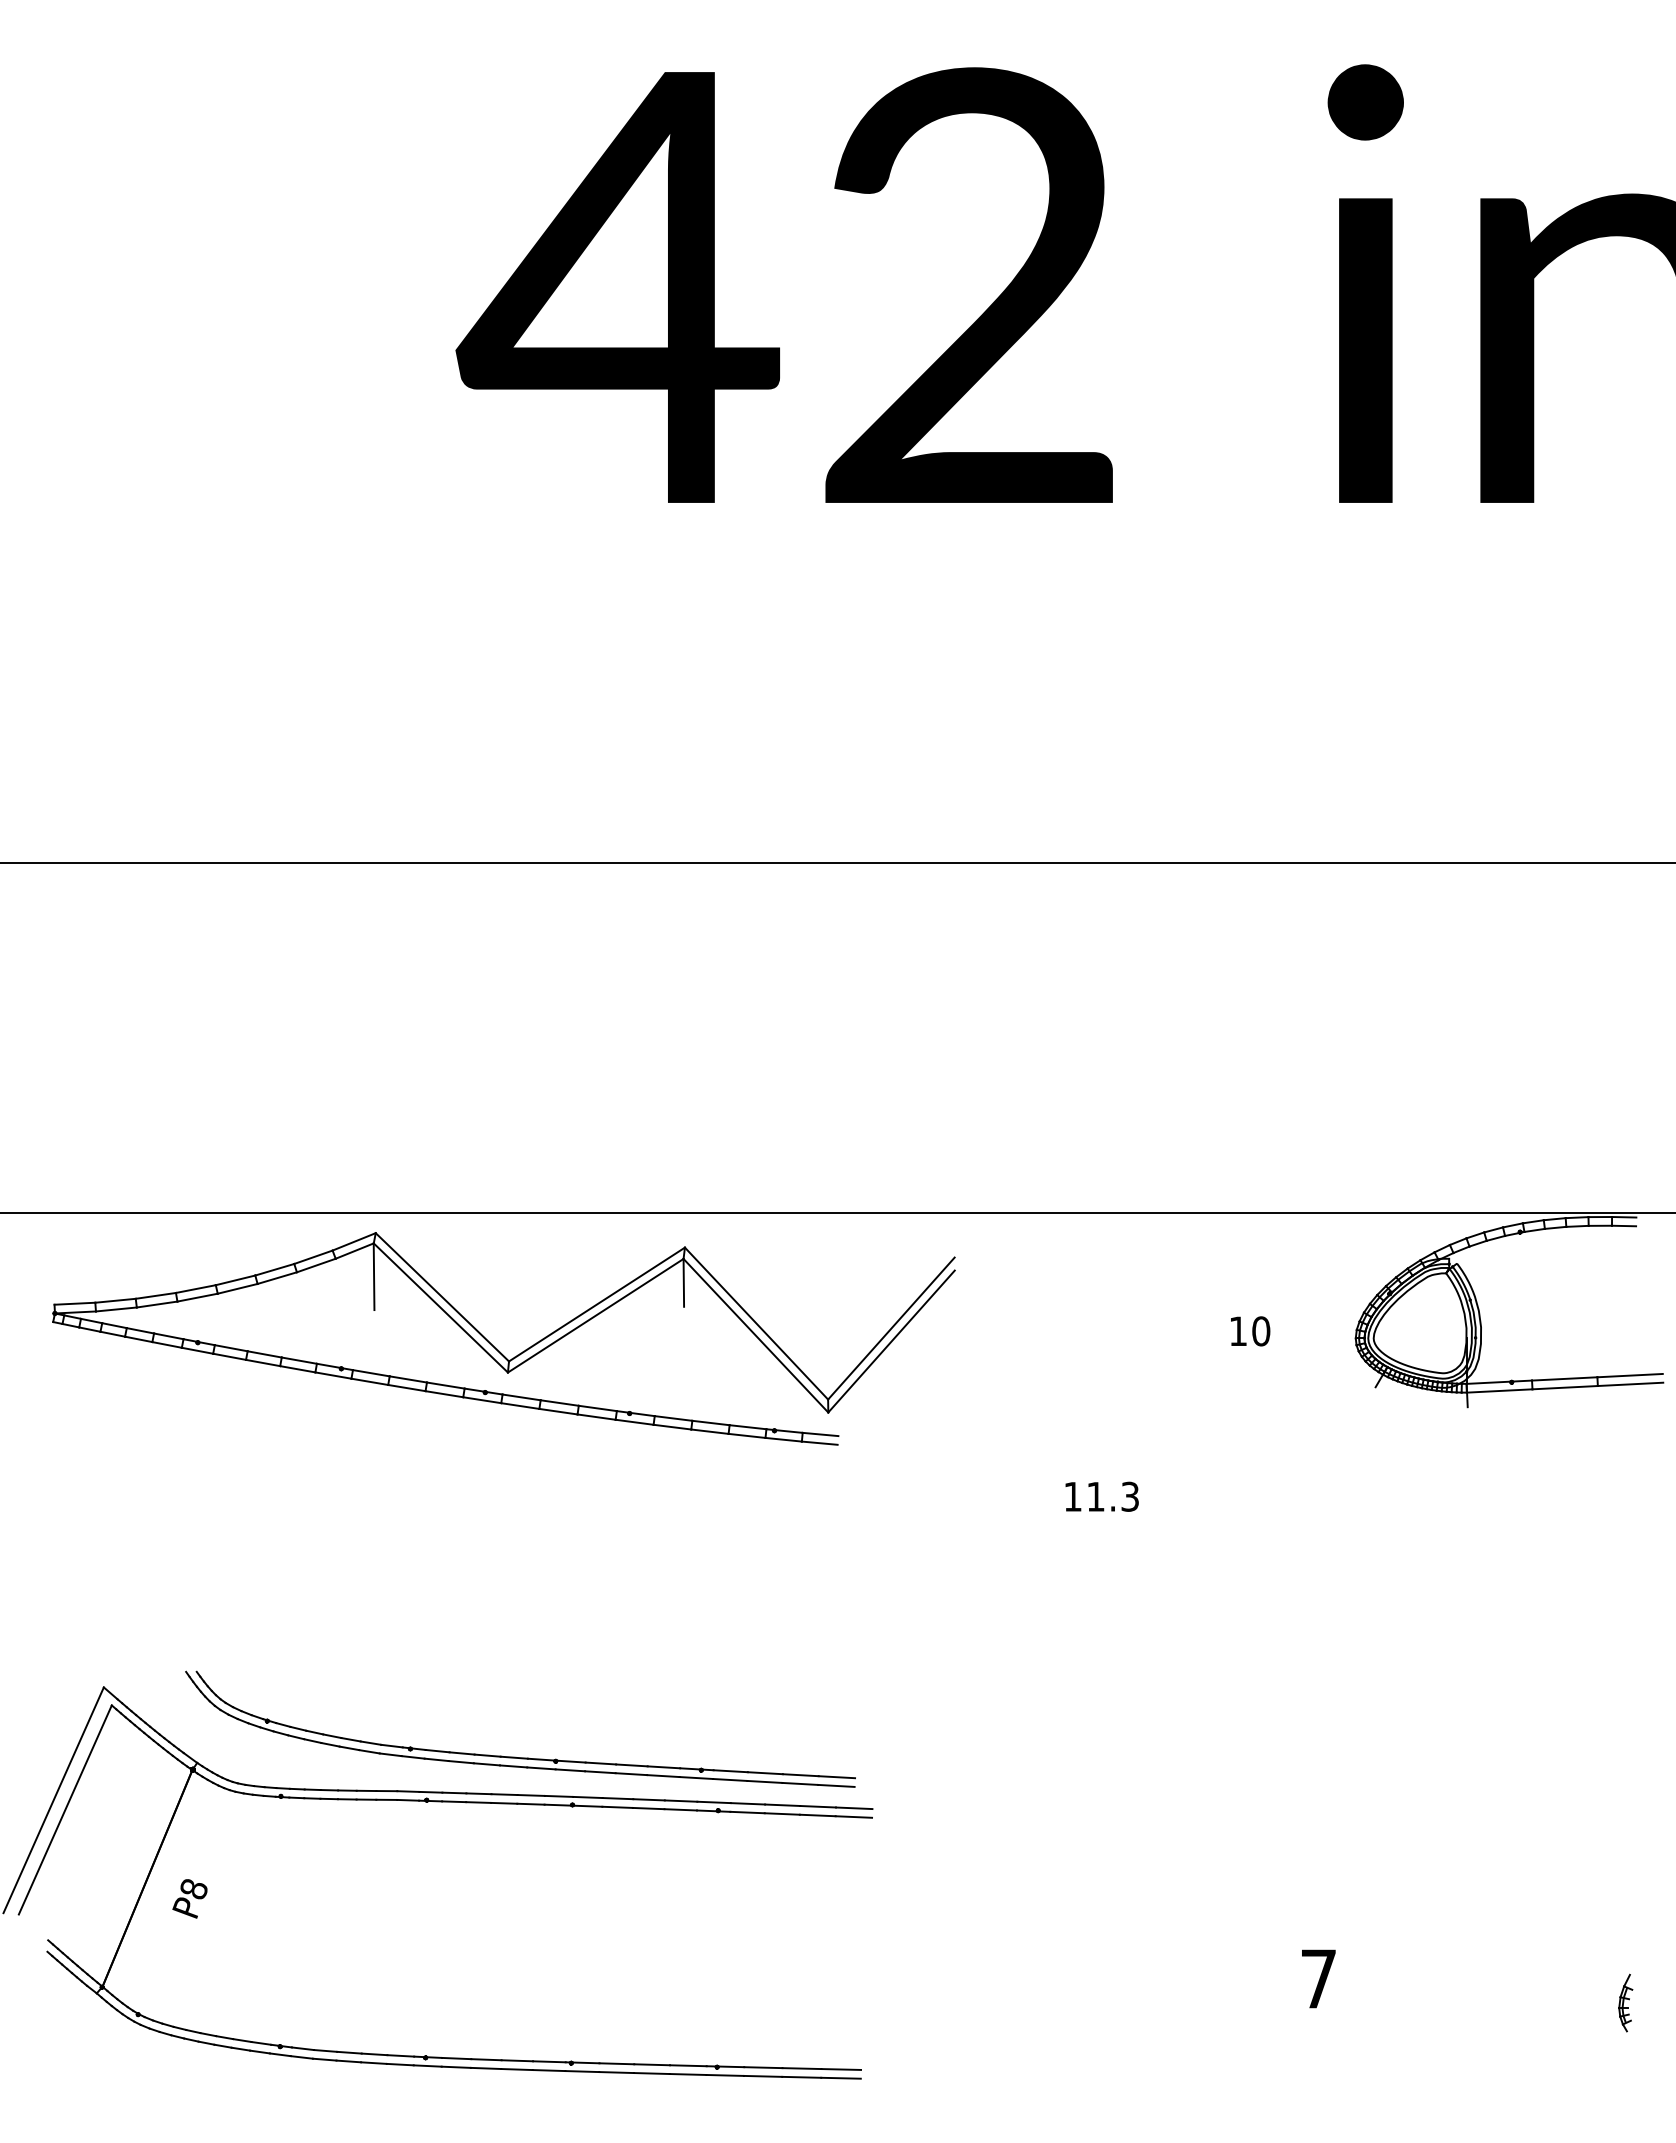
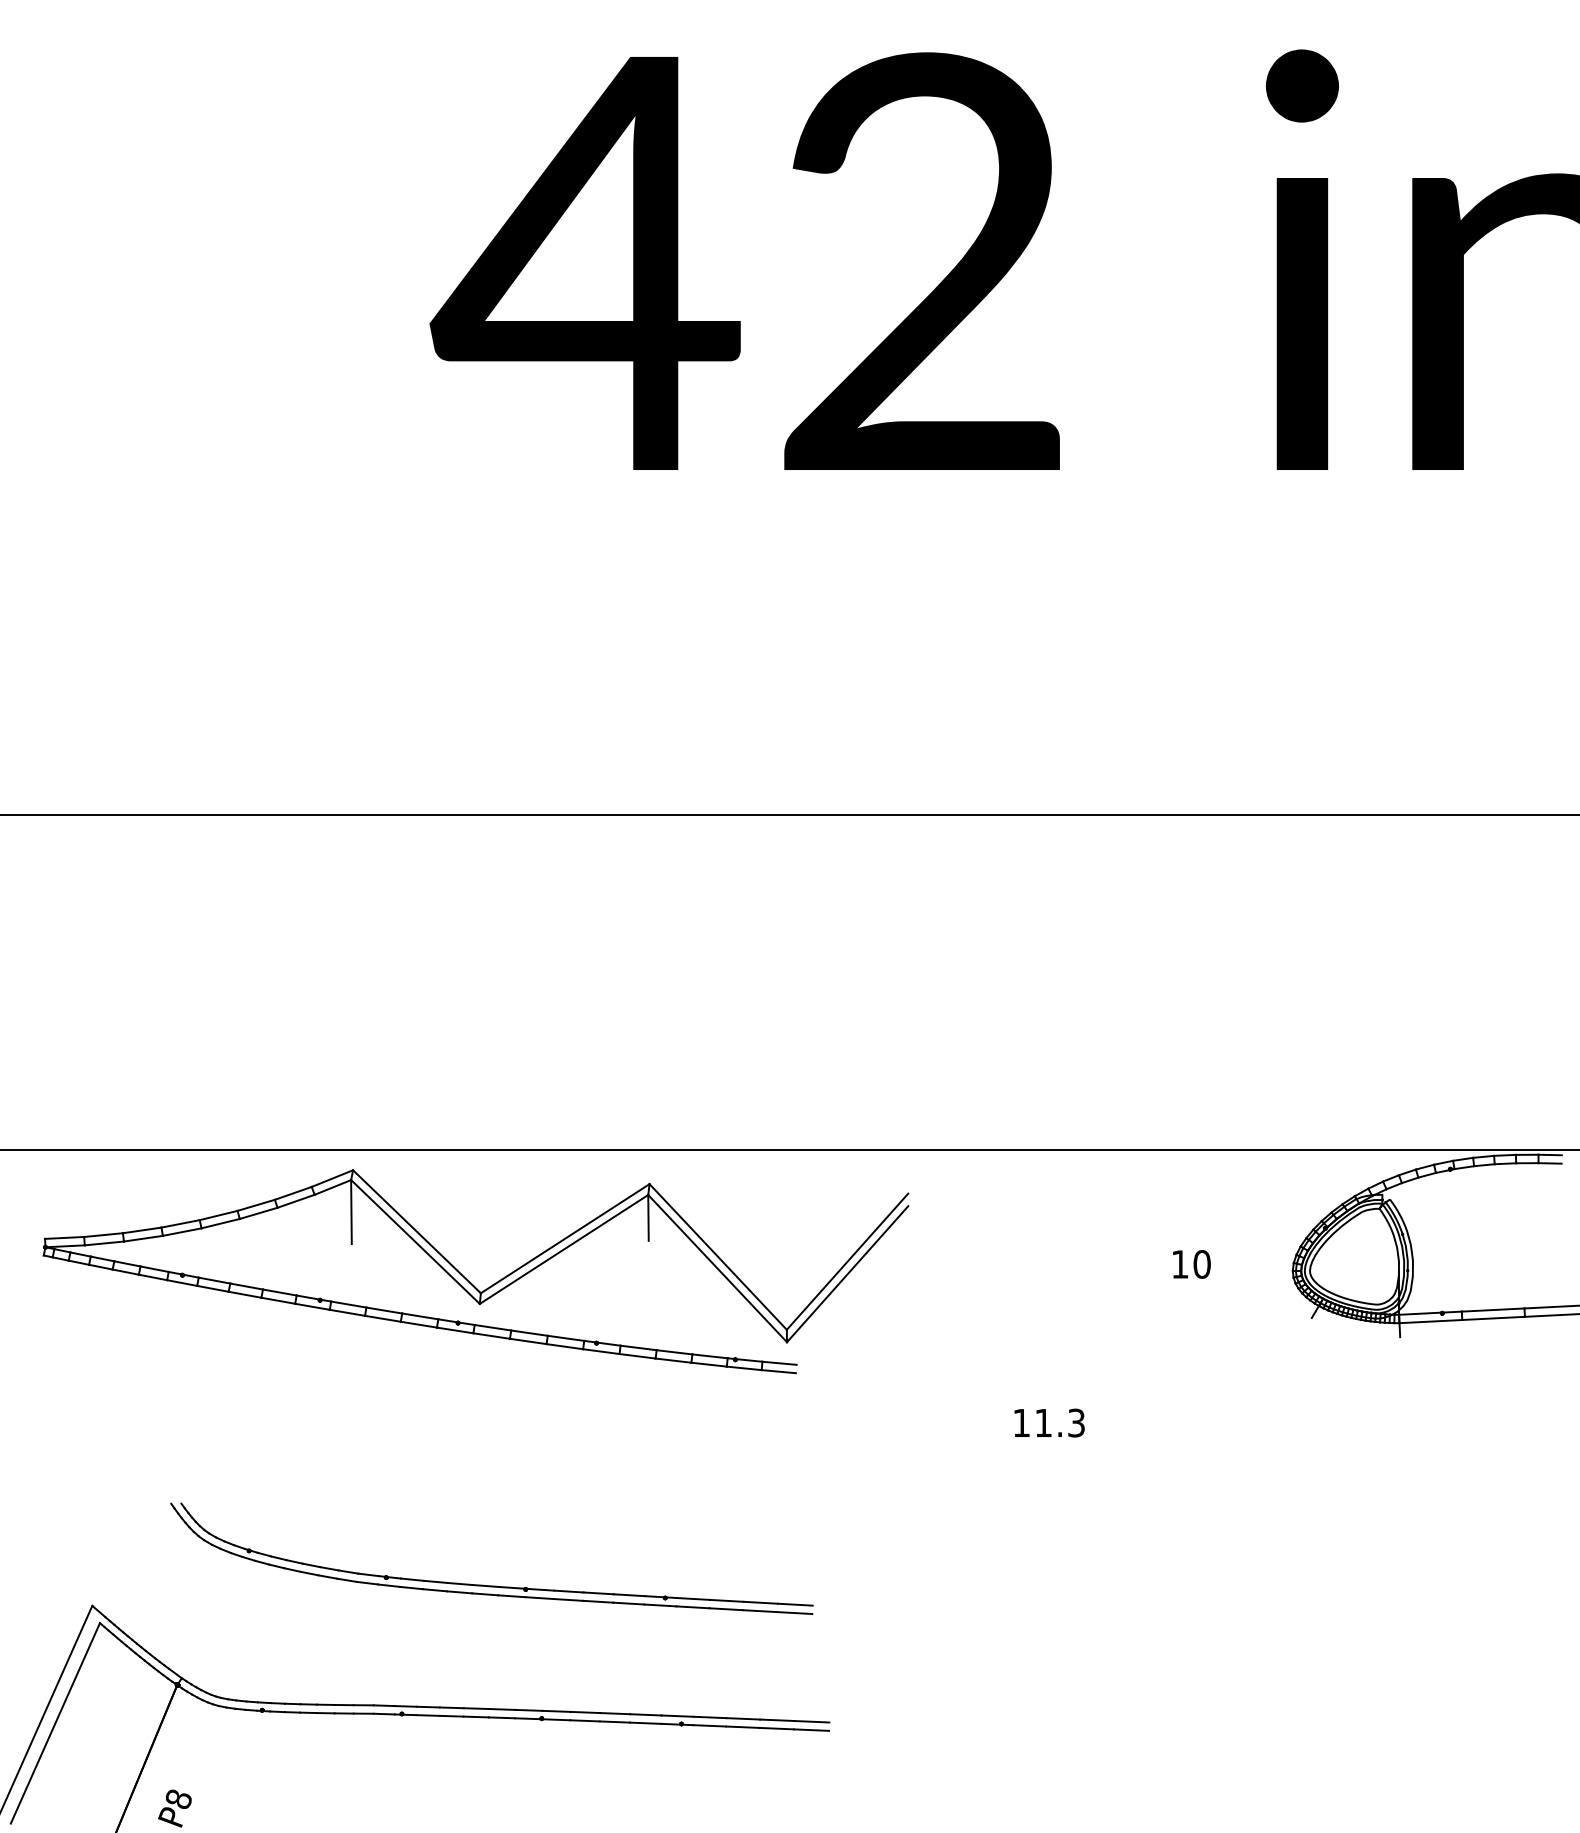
part: (515, 1756) -> (487, 1584), moved

